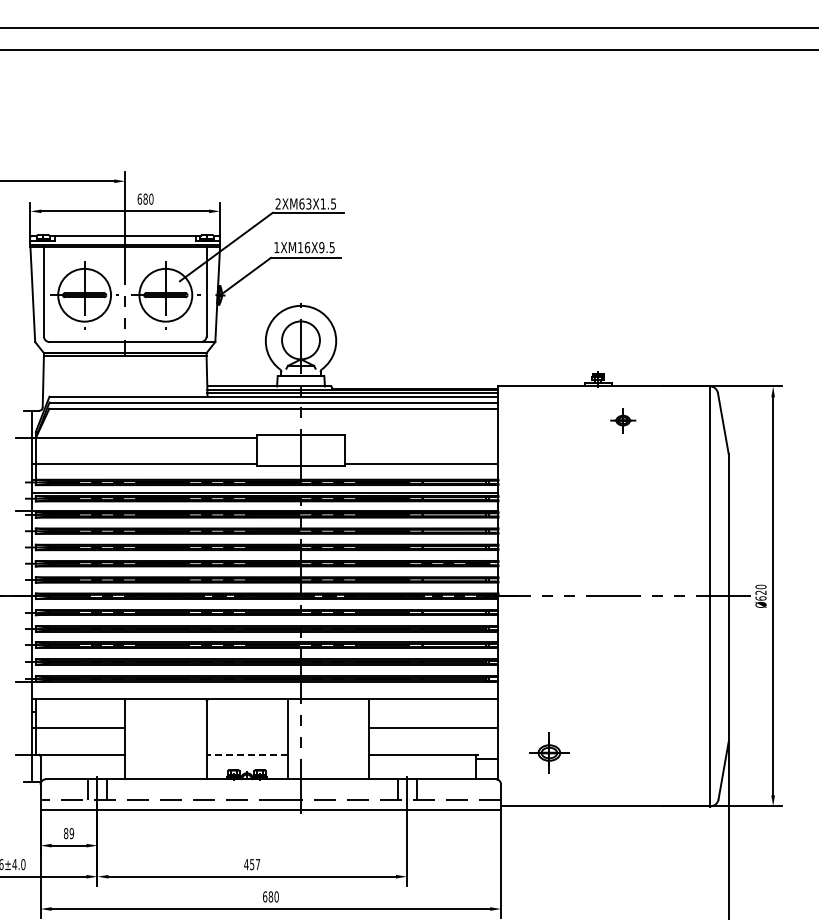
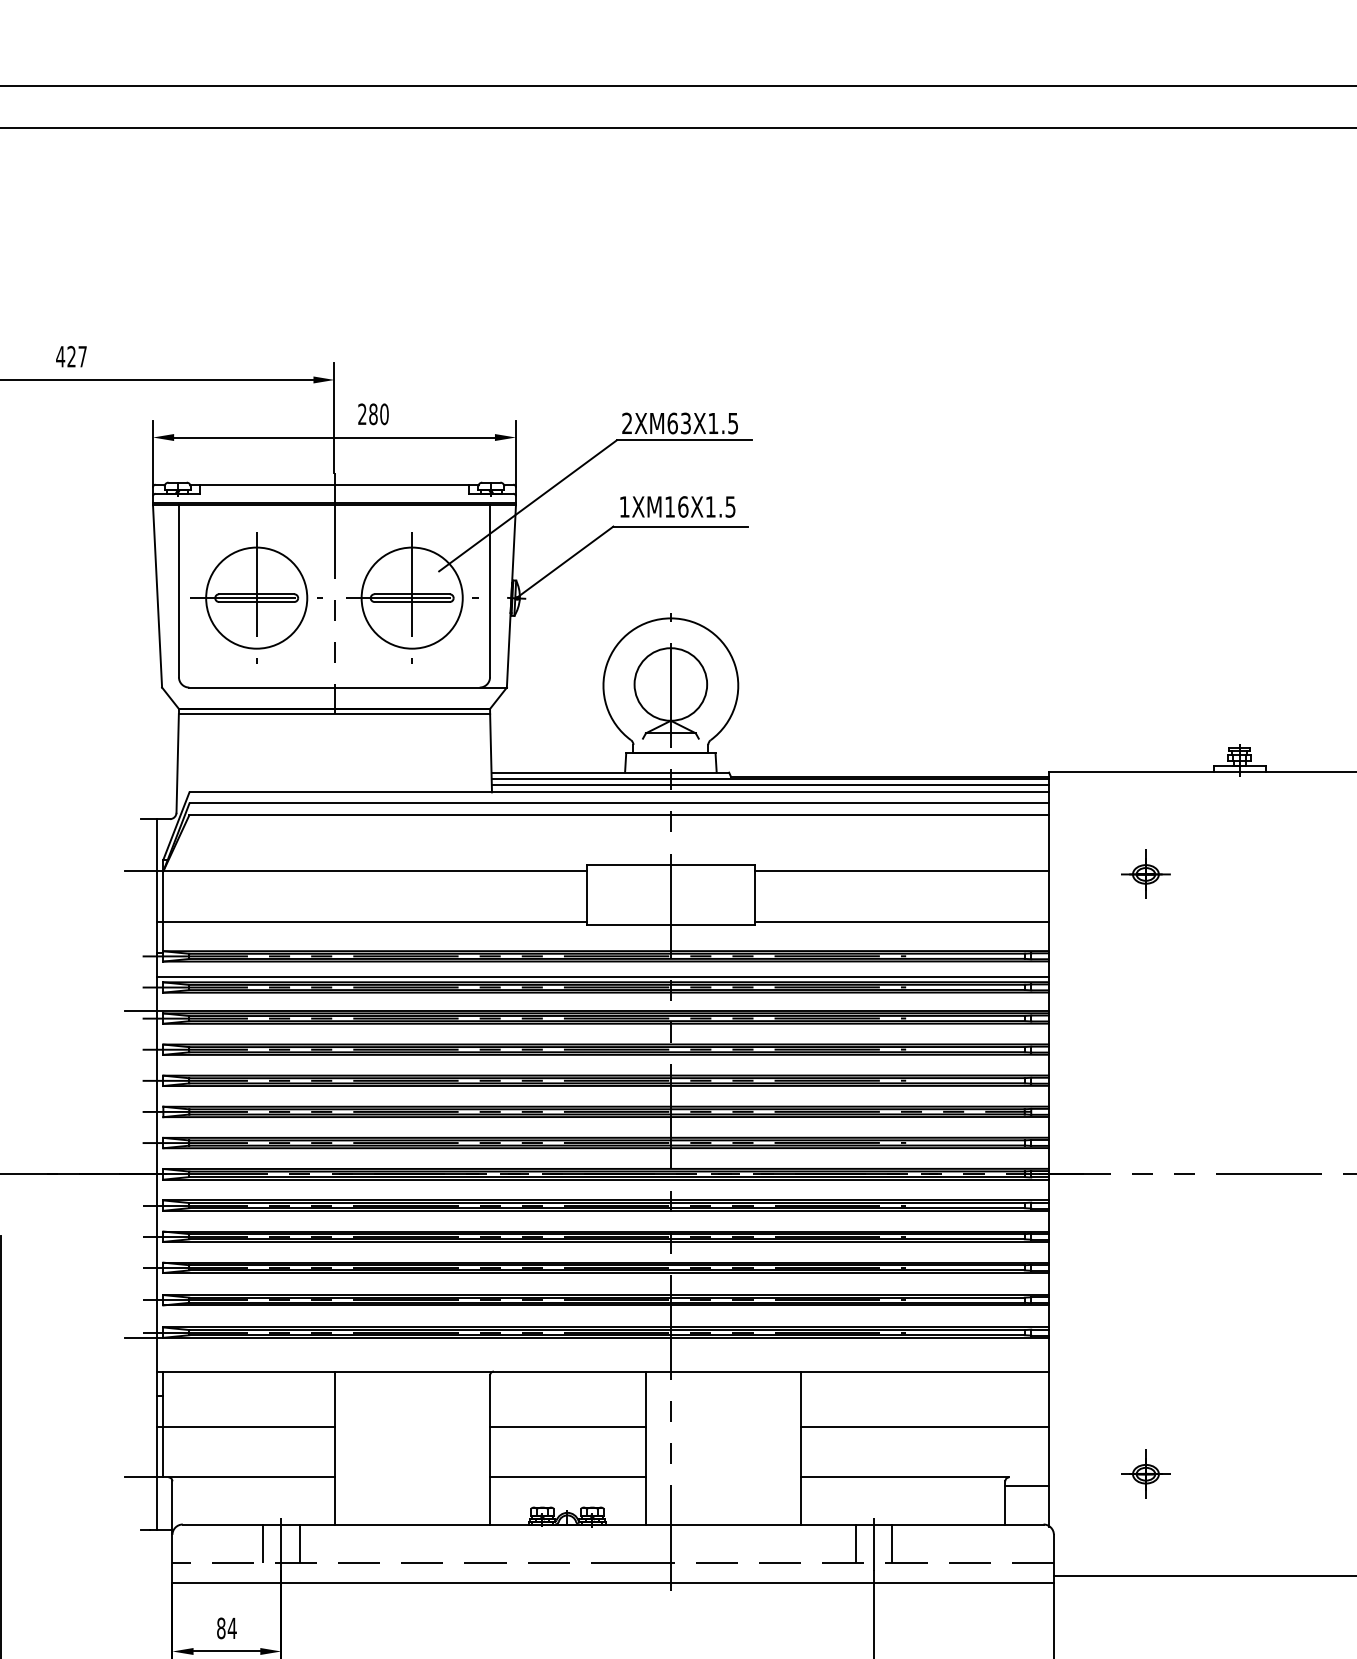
text: (139, 198) -> (361, 412), 680 -> 280
text: (321, 247) -> (710, 506), 1XM16X9.5 -> 1XM16X1.5
part: (623, 420) -> (1146, 874), moved
line: (421, 437) -> (901, 870), added
line: (246, 728) -> (566, 1427), added
part: (548, 752) -> (1144, 1473), size x0.62
line: (247, 754) -> (568, 1477), dashed -> solid
text: (71, 833) -> (231, 1628), 89 -> 84

